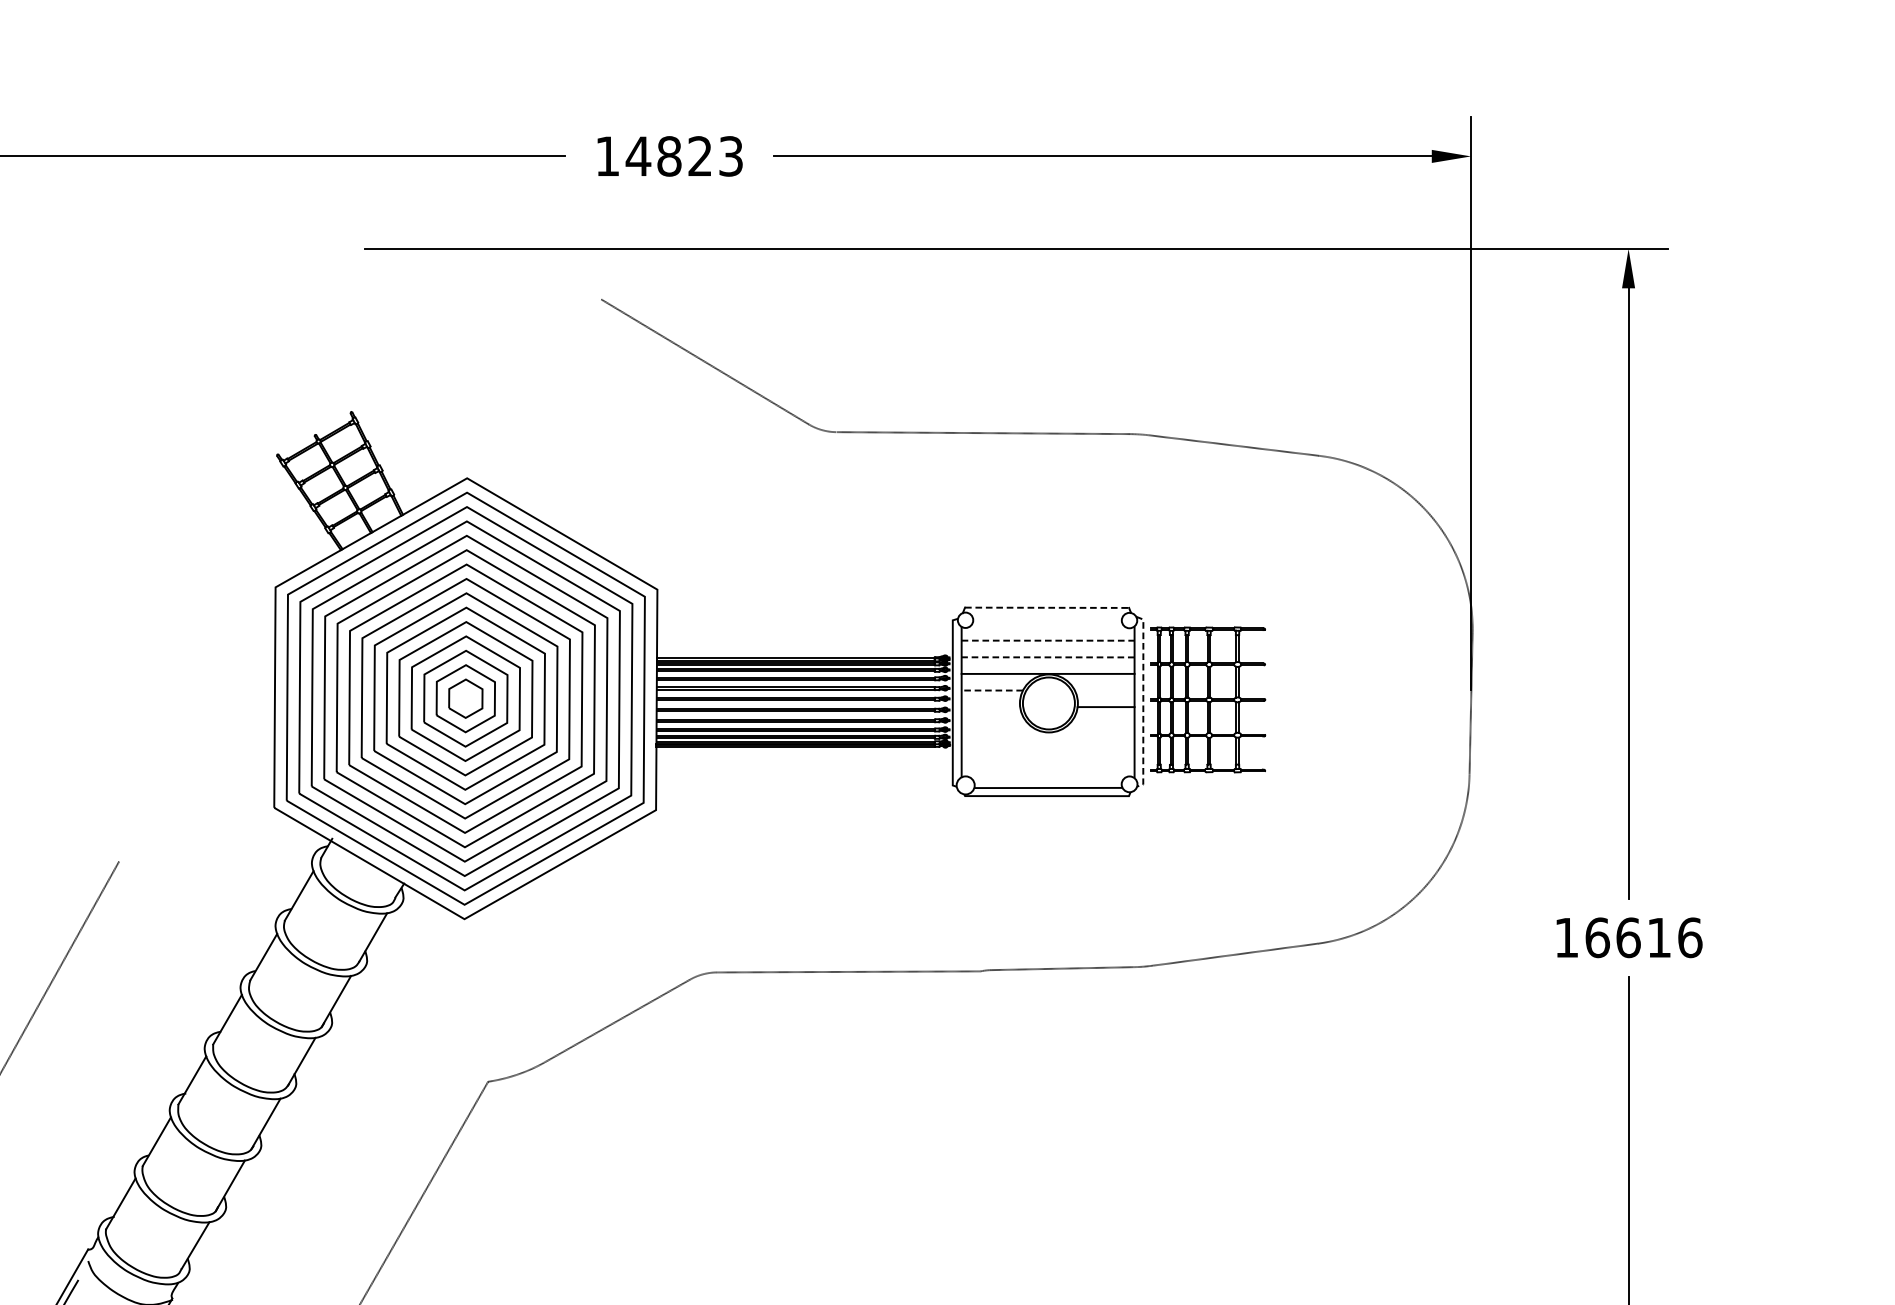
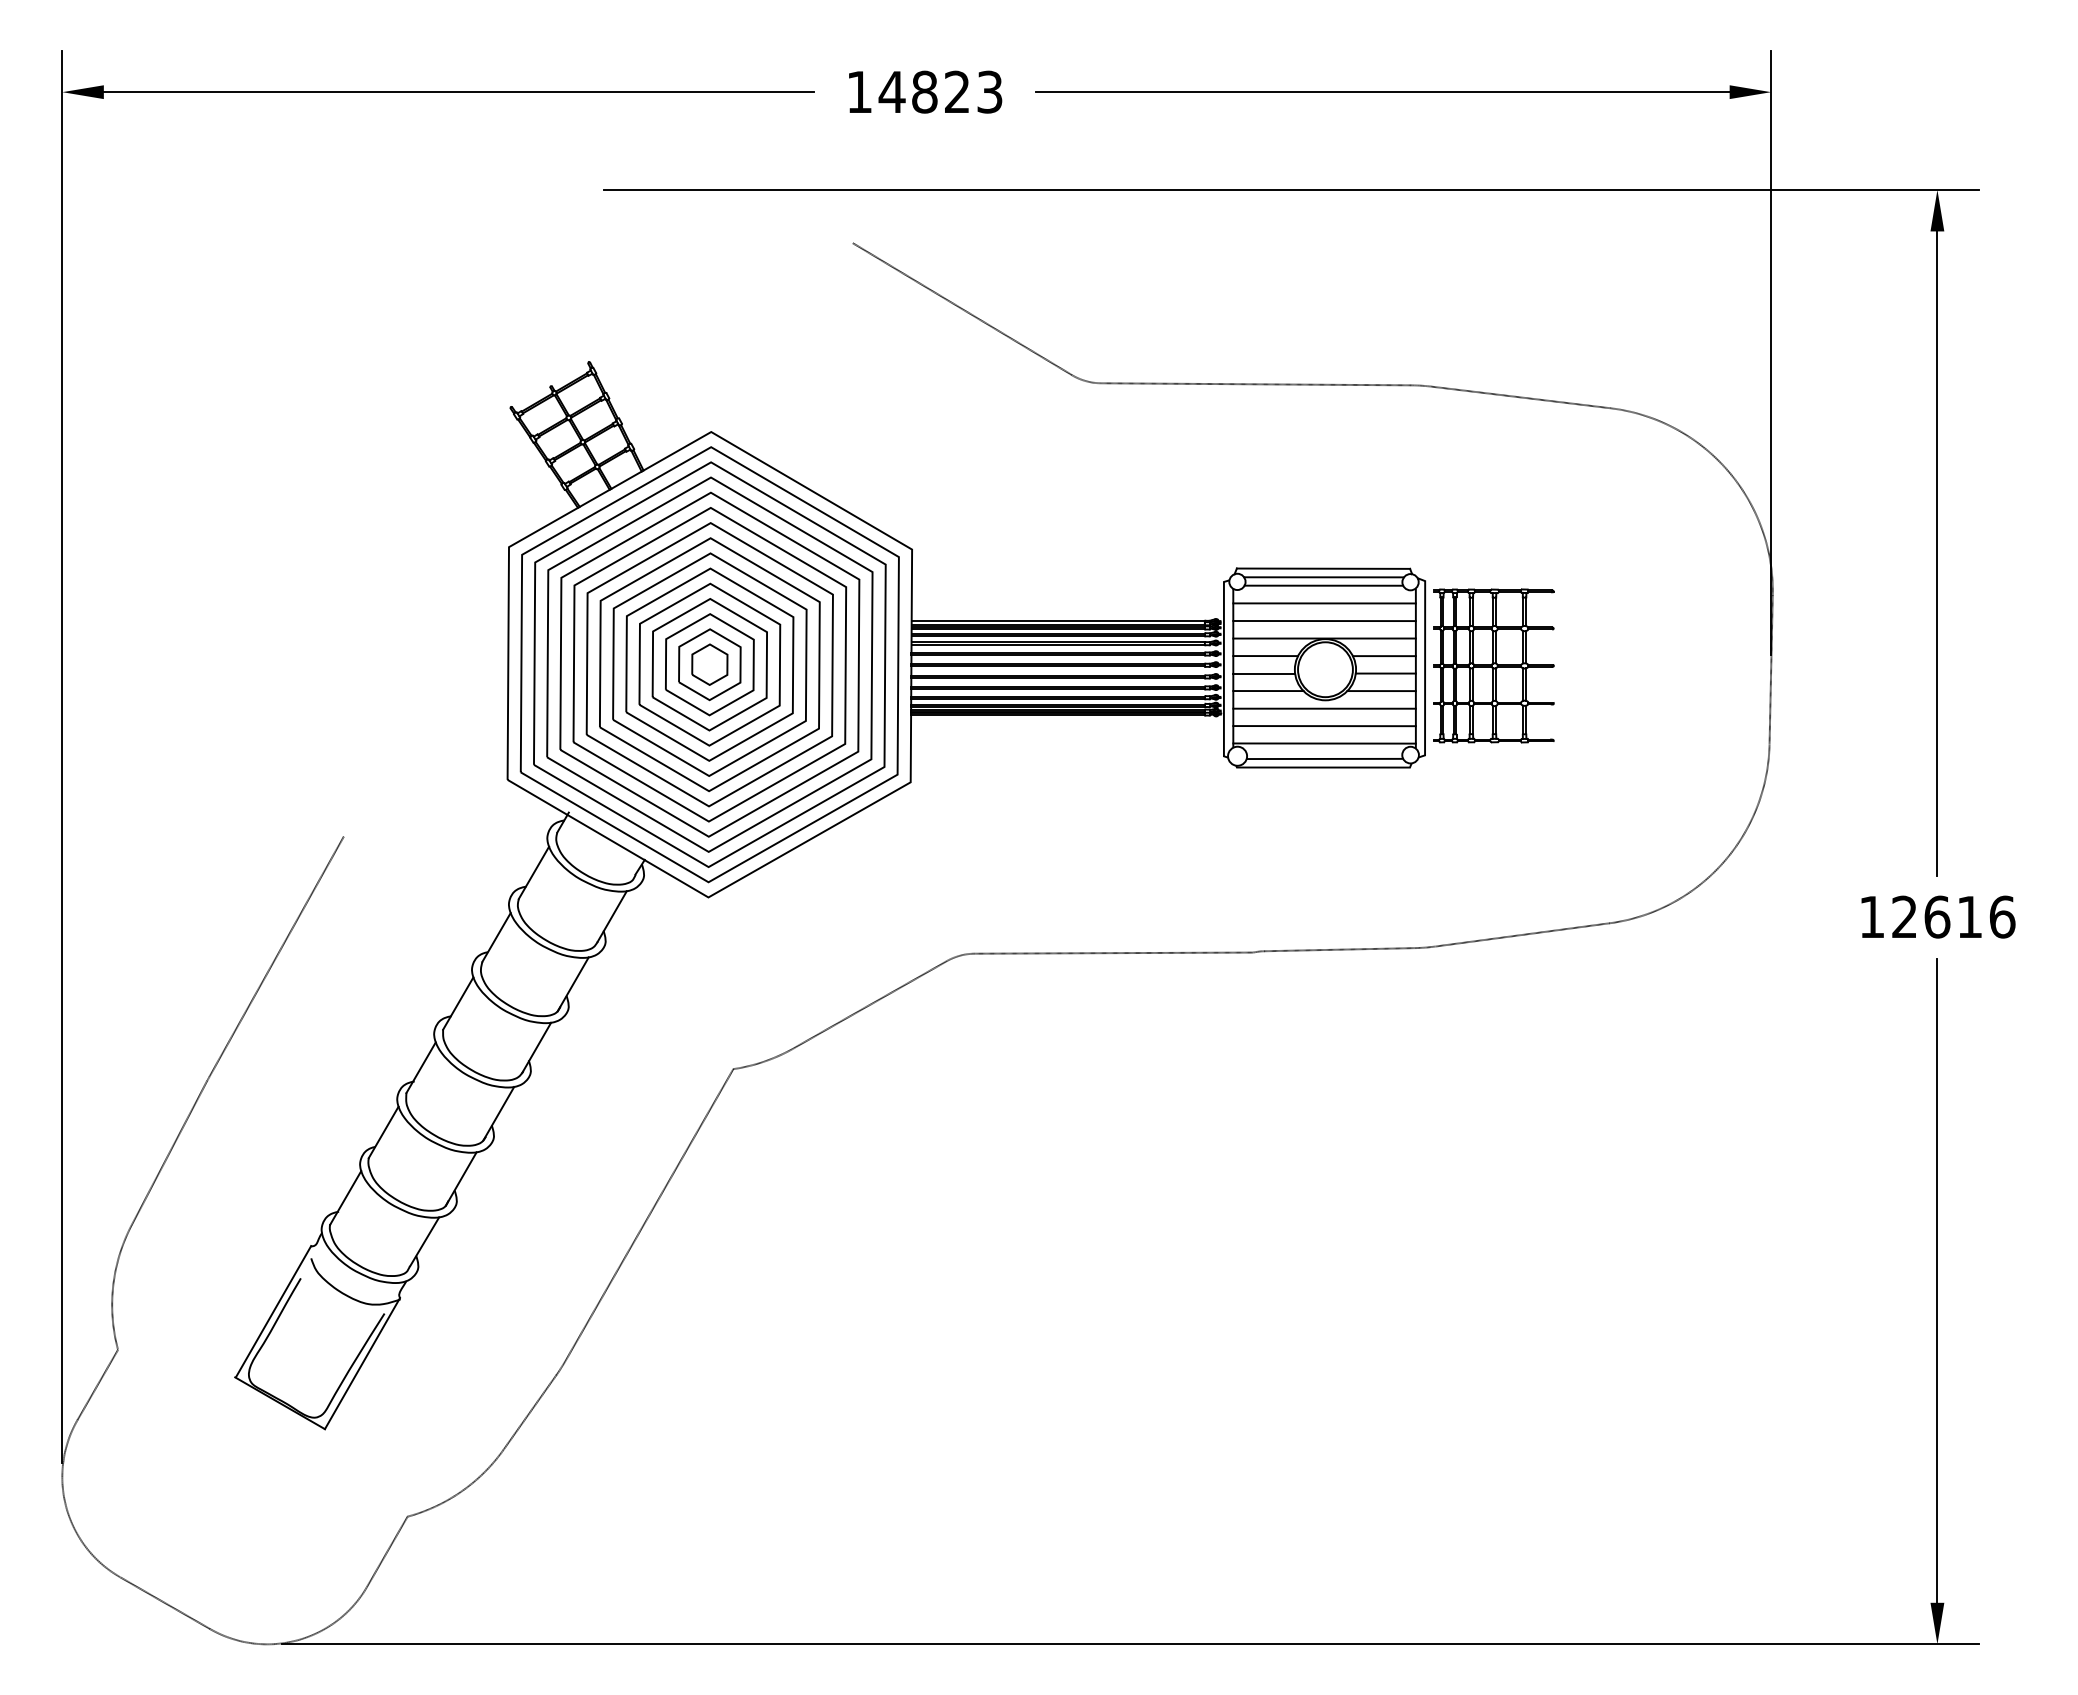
line: (1047, 607) -> (1323, 568), dashed -> solid
line: (1048, 616) -> (1324, 577), added
line: (1047, 623) -> (1323, 585), added
line: (1048, 640) -> (1325, 603), dashed -> solid
line: (1048, 657) -> (1324, 621), dashed -> solid
line: (992, 690) -> (1265, 656), dashed -> solid
line: (1103, 690) -> (1383, 656), added
line: (1143, 701) -> (1425, 667), dashed -> solid
line: (991, 707) -> (1264, 673), added
line: (994, 724) -> (1268, 691), added
line: (1102, 724) -> (1381, 691), added
line: (1048, 740) -> (1324, 708), added
line: (1048, 757) -> (1324, 726), added
line: (1048, 773) -> (1324, 743), added
text: (1597, 937) -> (1904, 916), 16616 -> 12616

